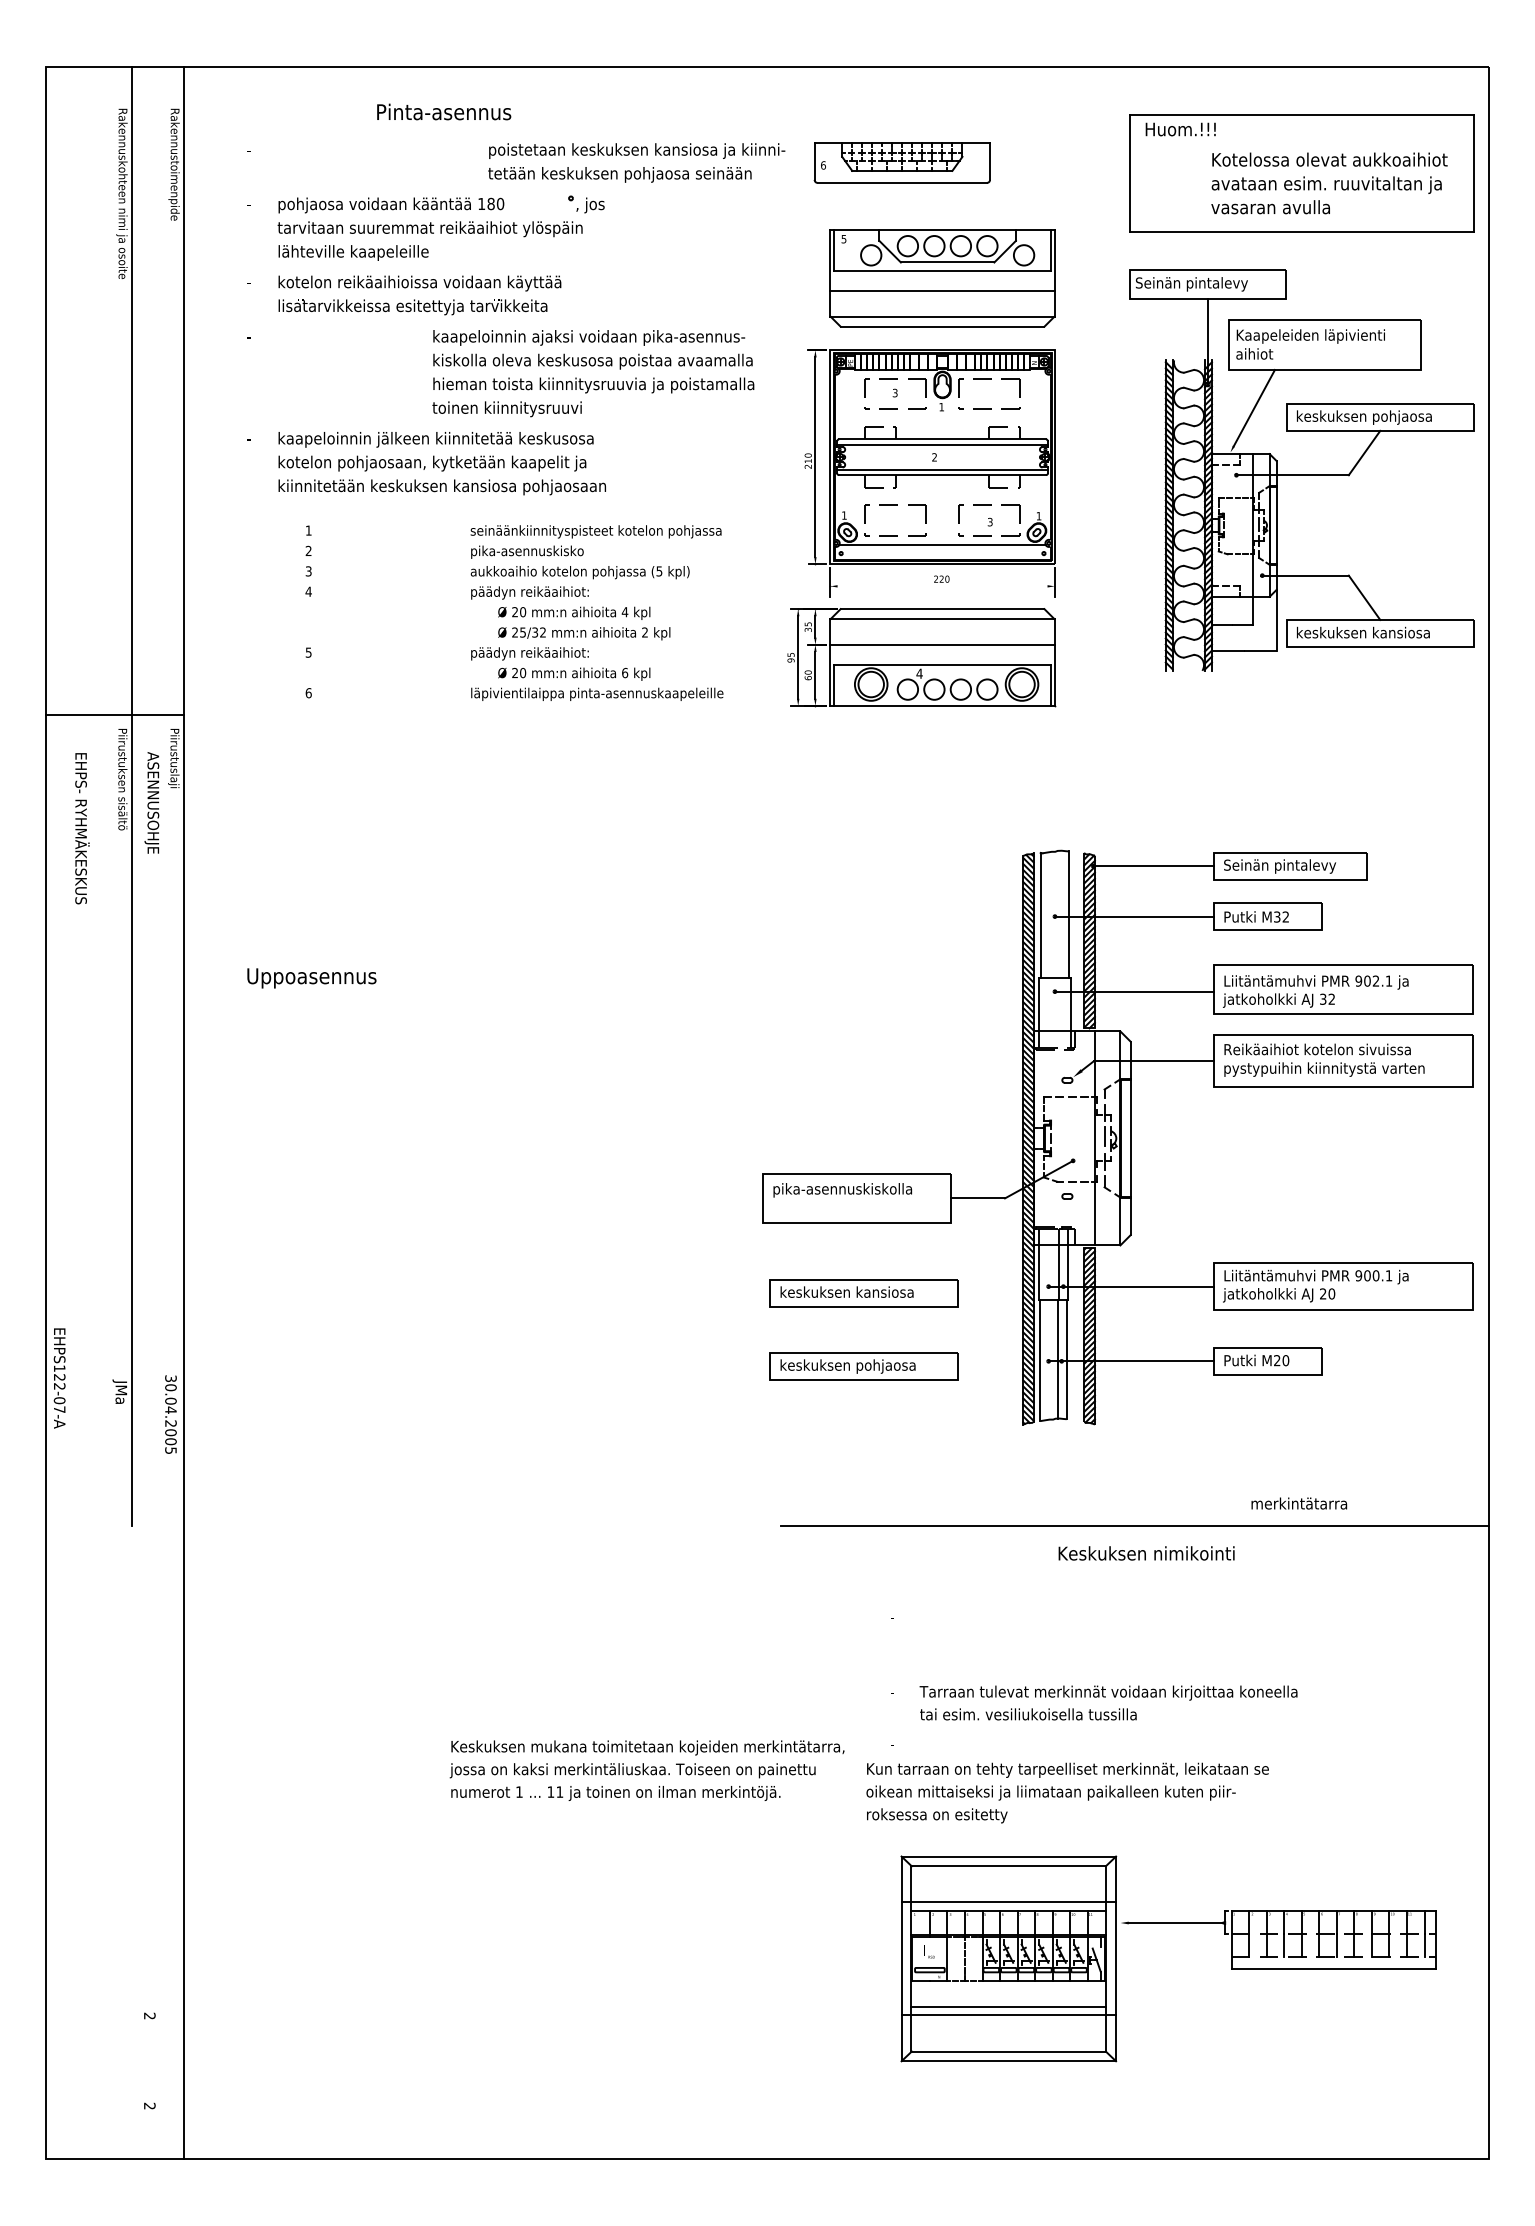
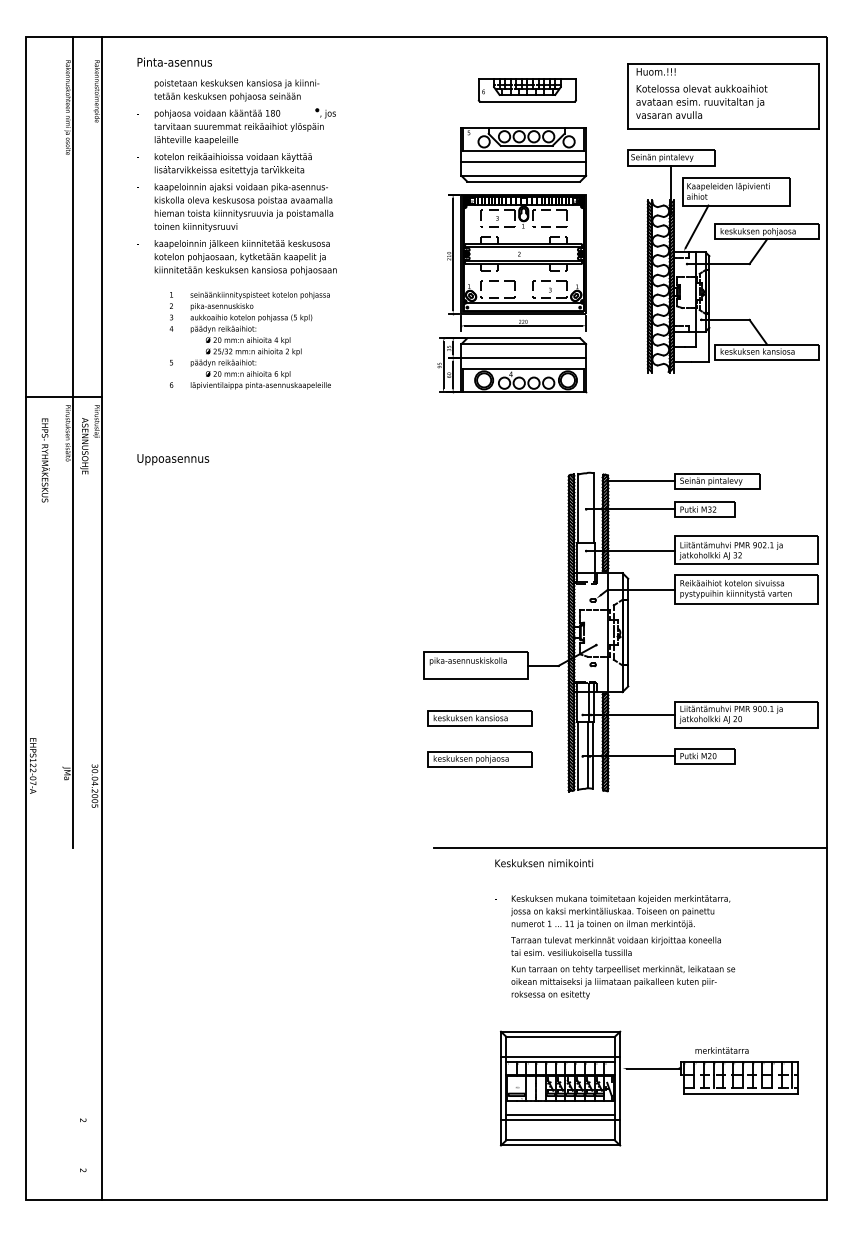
text: (443, 110) -> (174, 61), moved
text: (636, 162) -> (236, 90), moved
part: (900, 162) -> (526, 90), moved
text: (1328, 182) -> (701, 101), moved
text: (592, 373) -> (243, 207), moved
line: (942, 585) -> (523, 325), added
text: (596, 612) -> (260, 340), moved
text: (312, 978) -> (173, 459), moved
text: (1298, 1503) -> (721, 1050), moved
text: (1145, 1553) -> (543, 863), moved
text: (646, 1769) -> (620, 911), moved
text: (1067, 1793) -> (623, 982), moved

